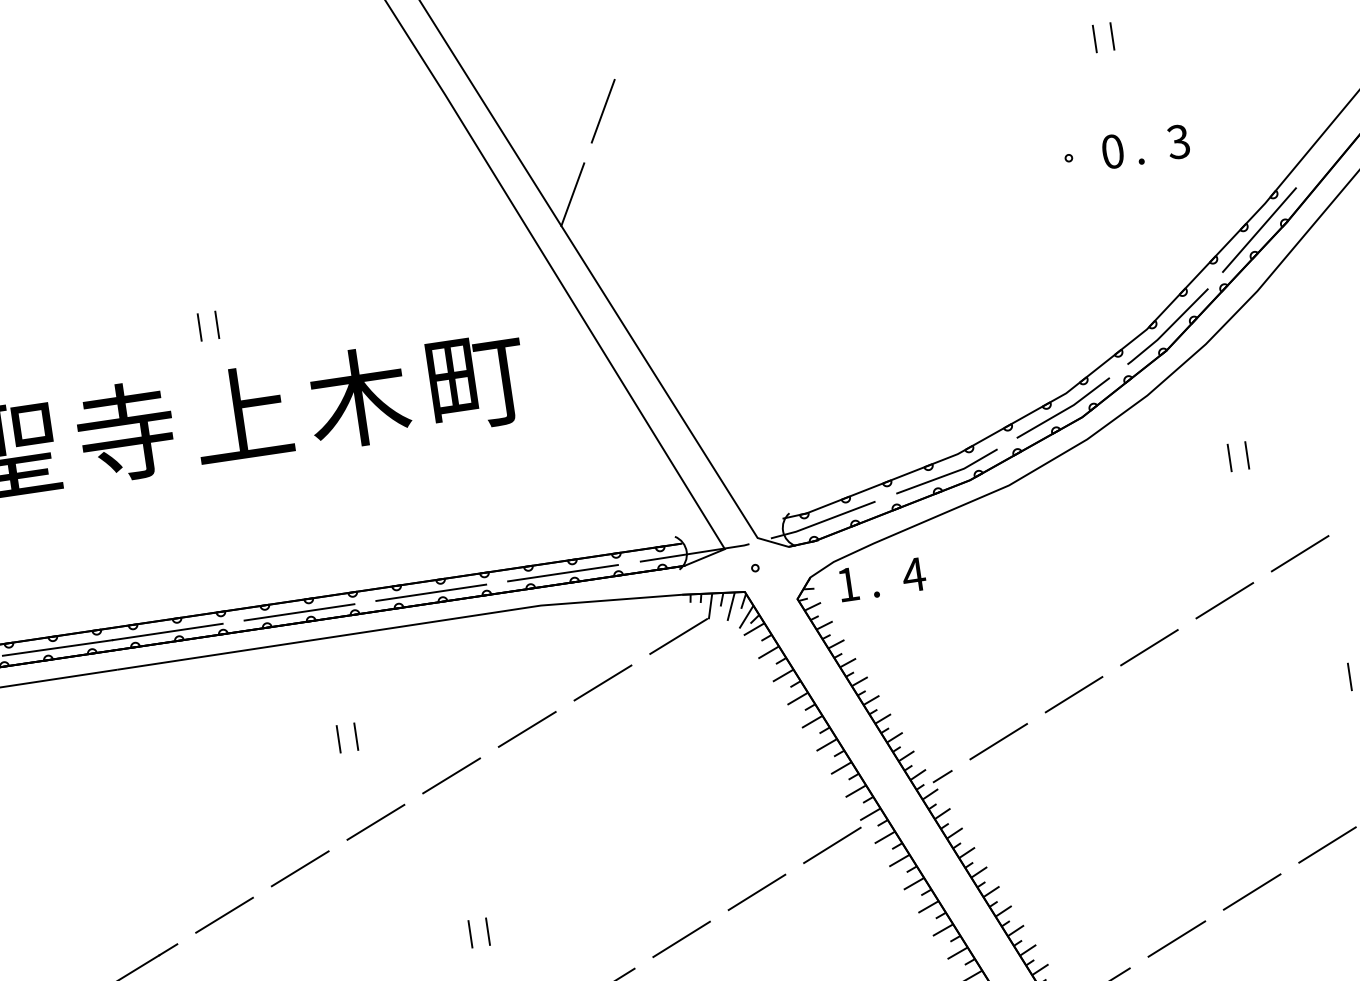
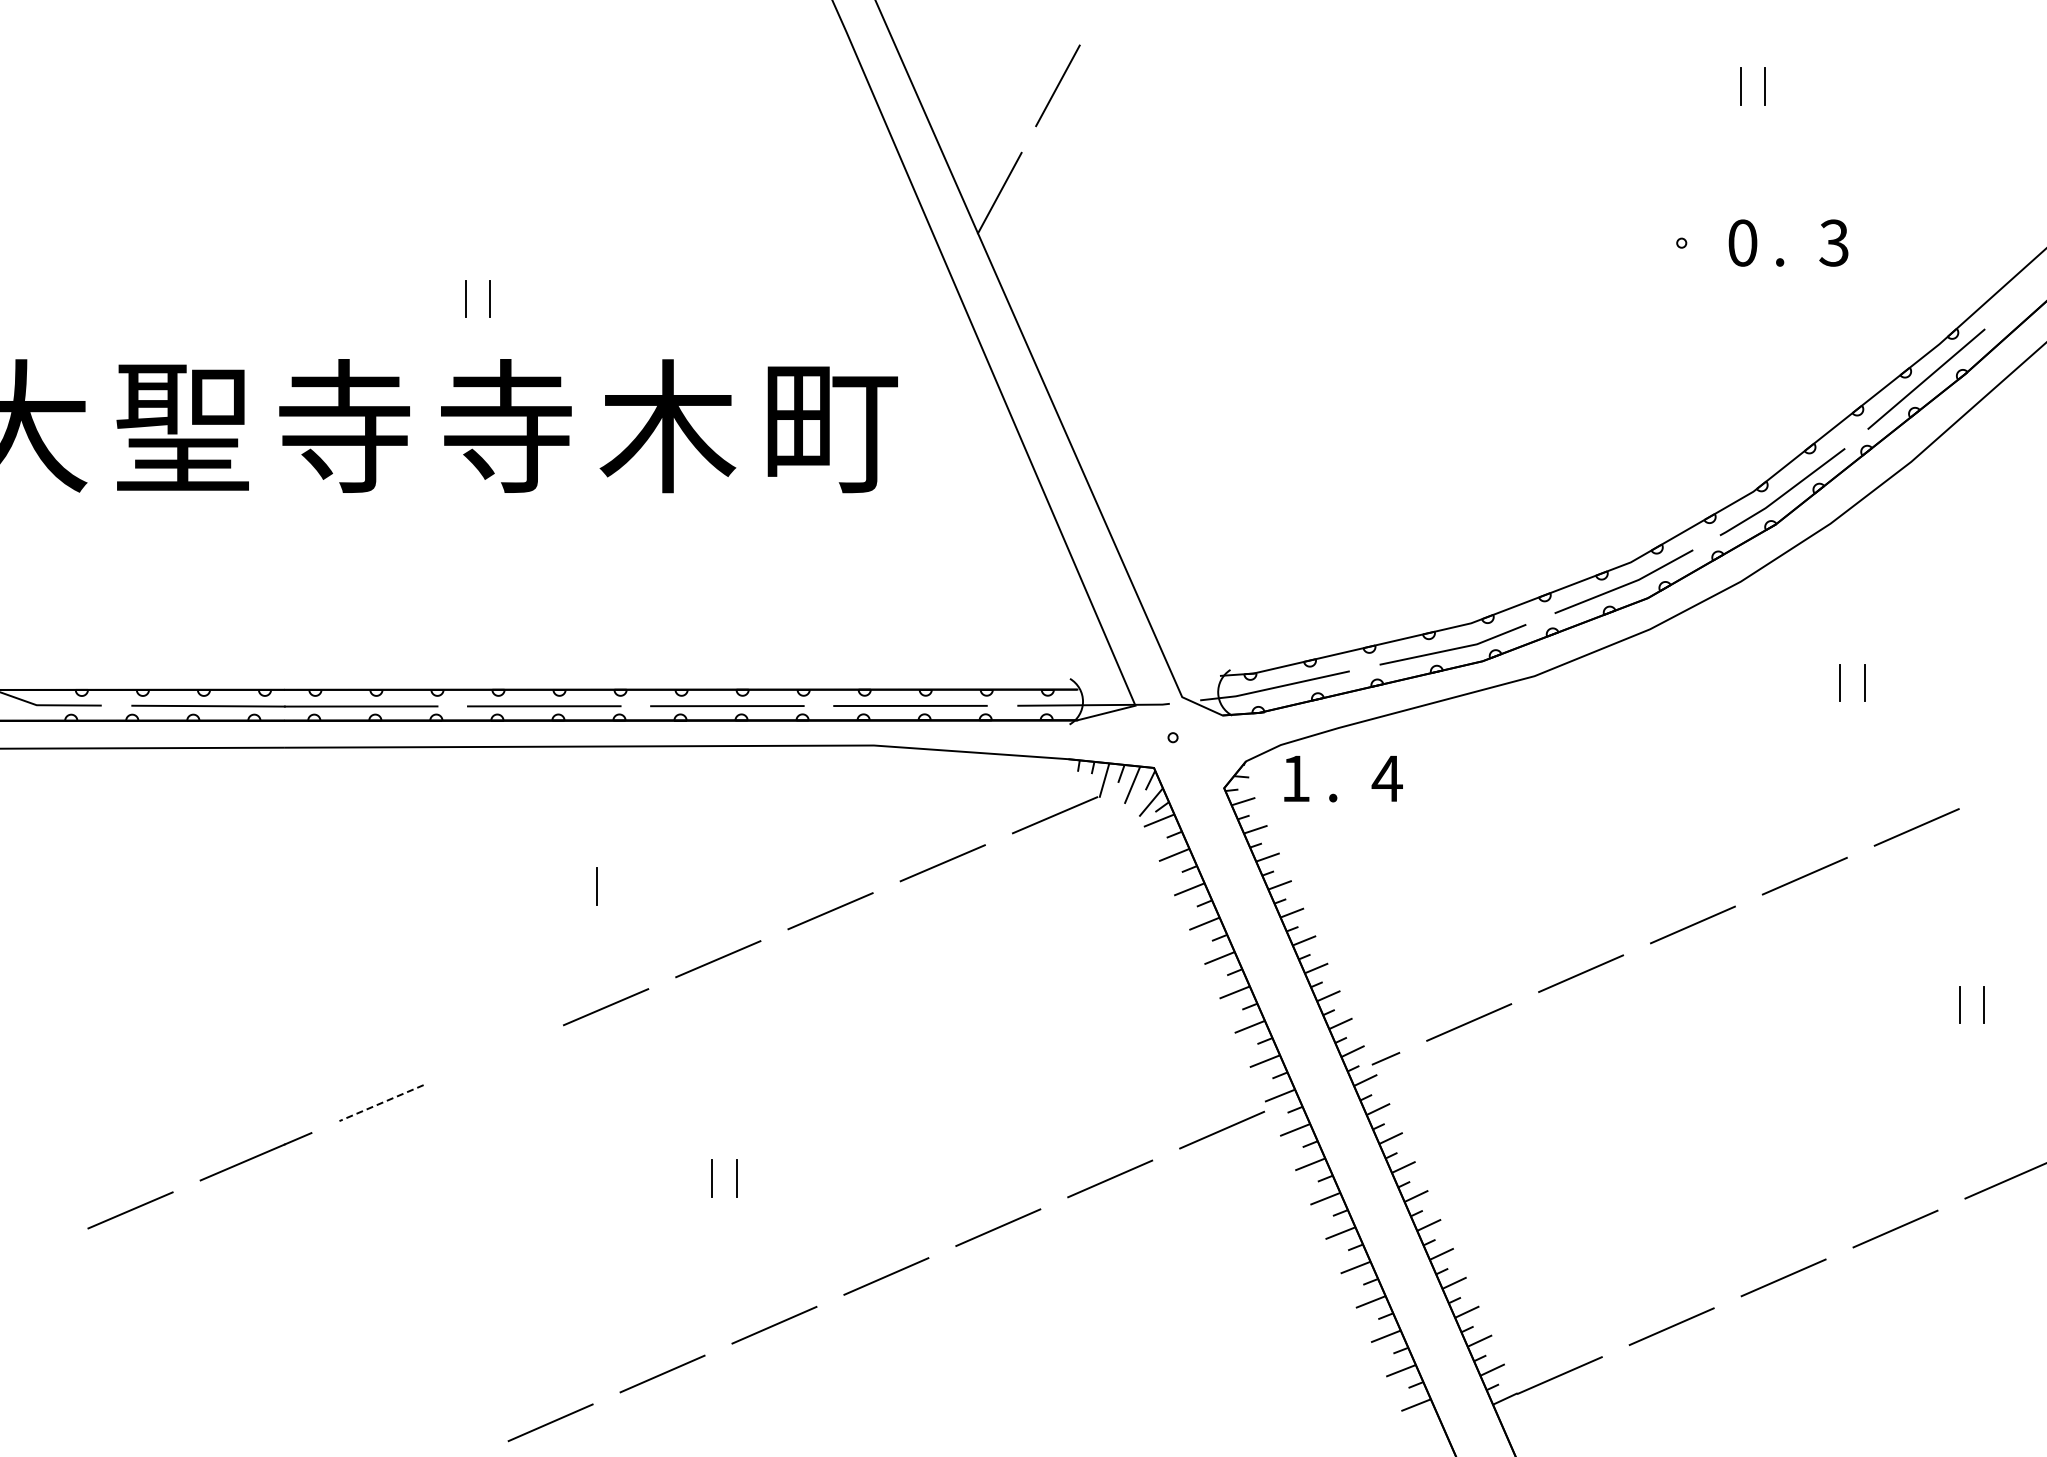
text: (242, 414) -> (506, 425), 上 -> 寺
line: (338, 739) -> (572, 886), removed
line: (300, 869) -> (493, 1055), removed
line: (224, 915) -> (381, 1103), solid -> dashed

